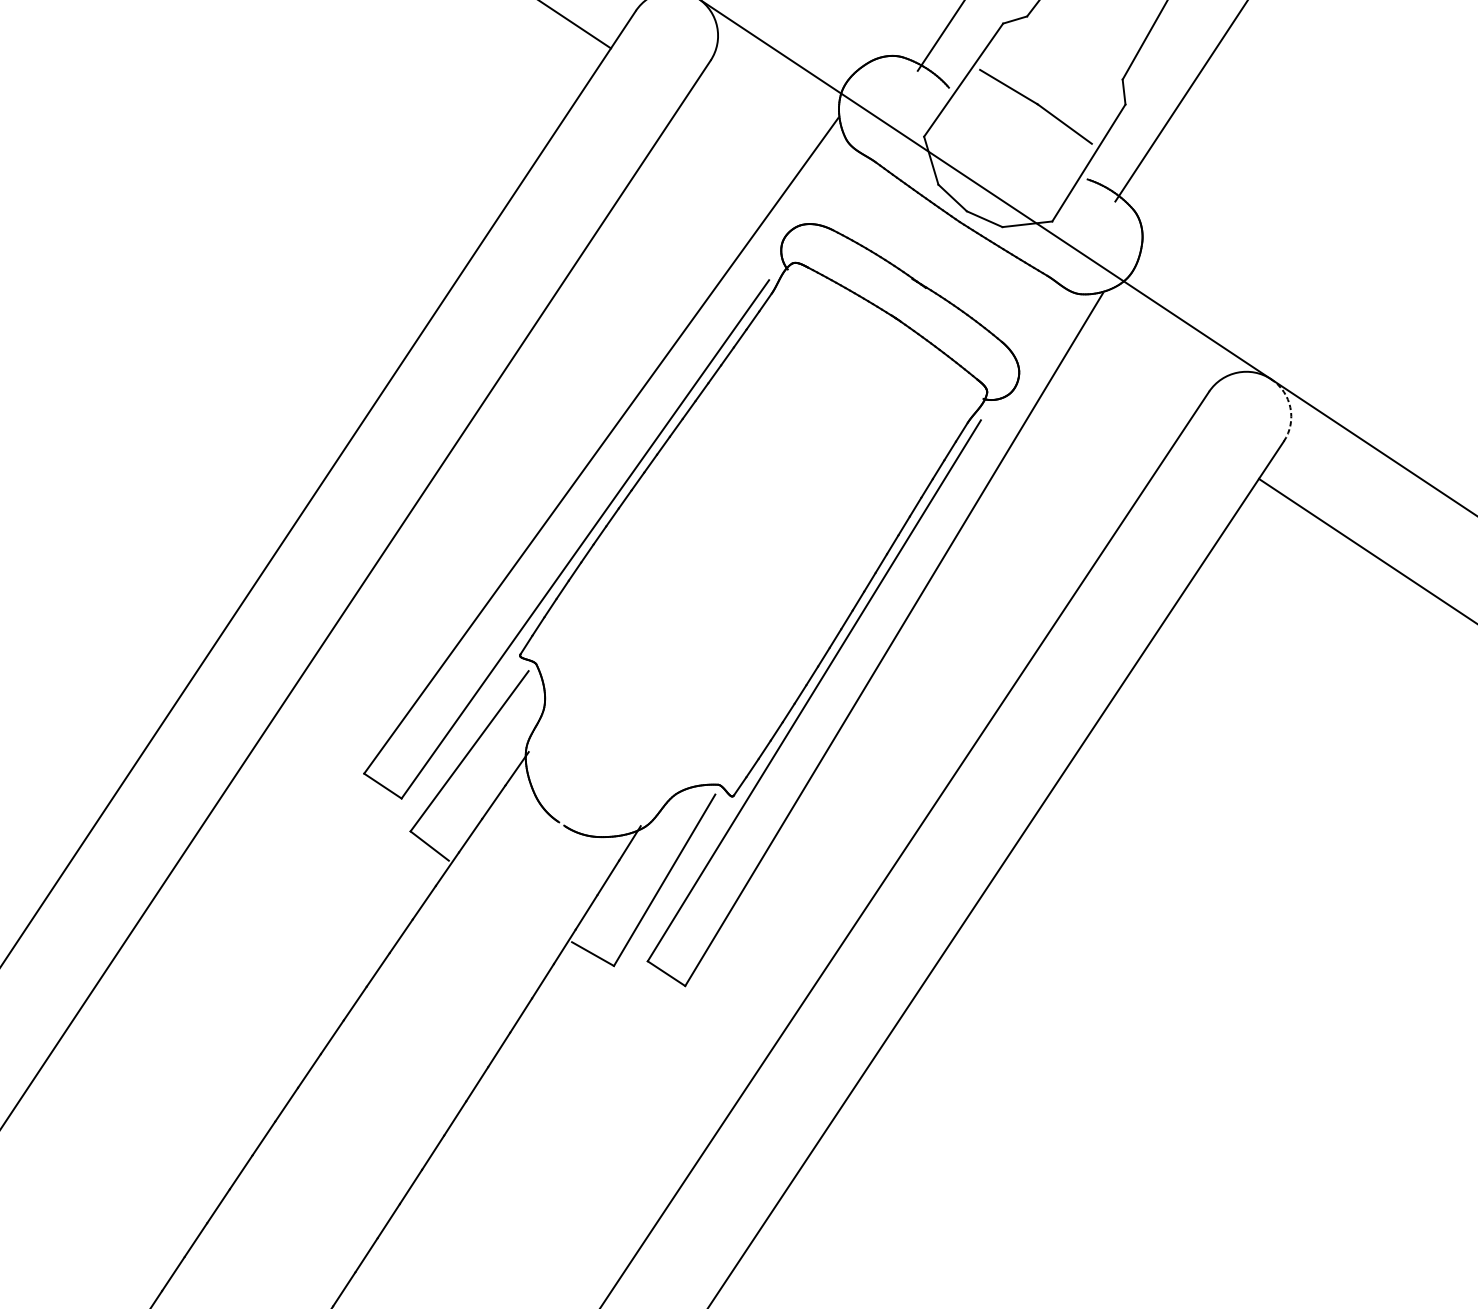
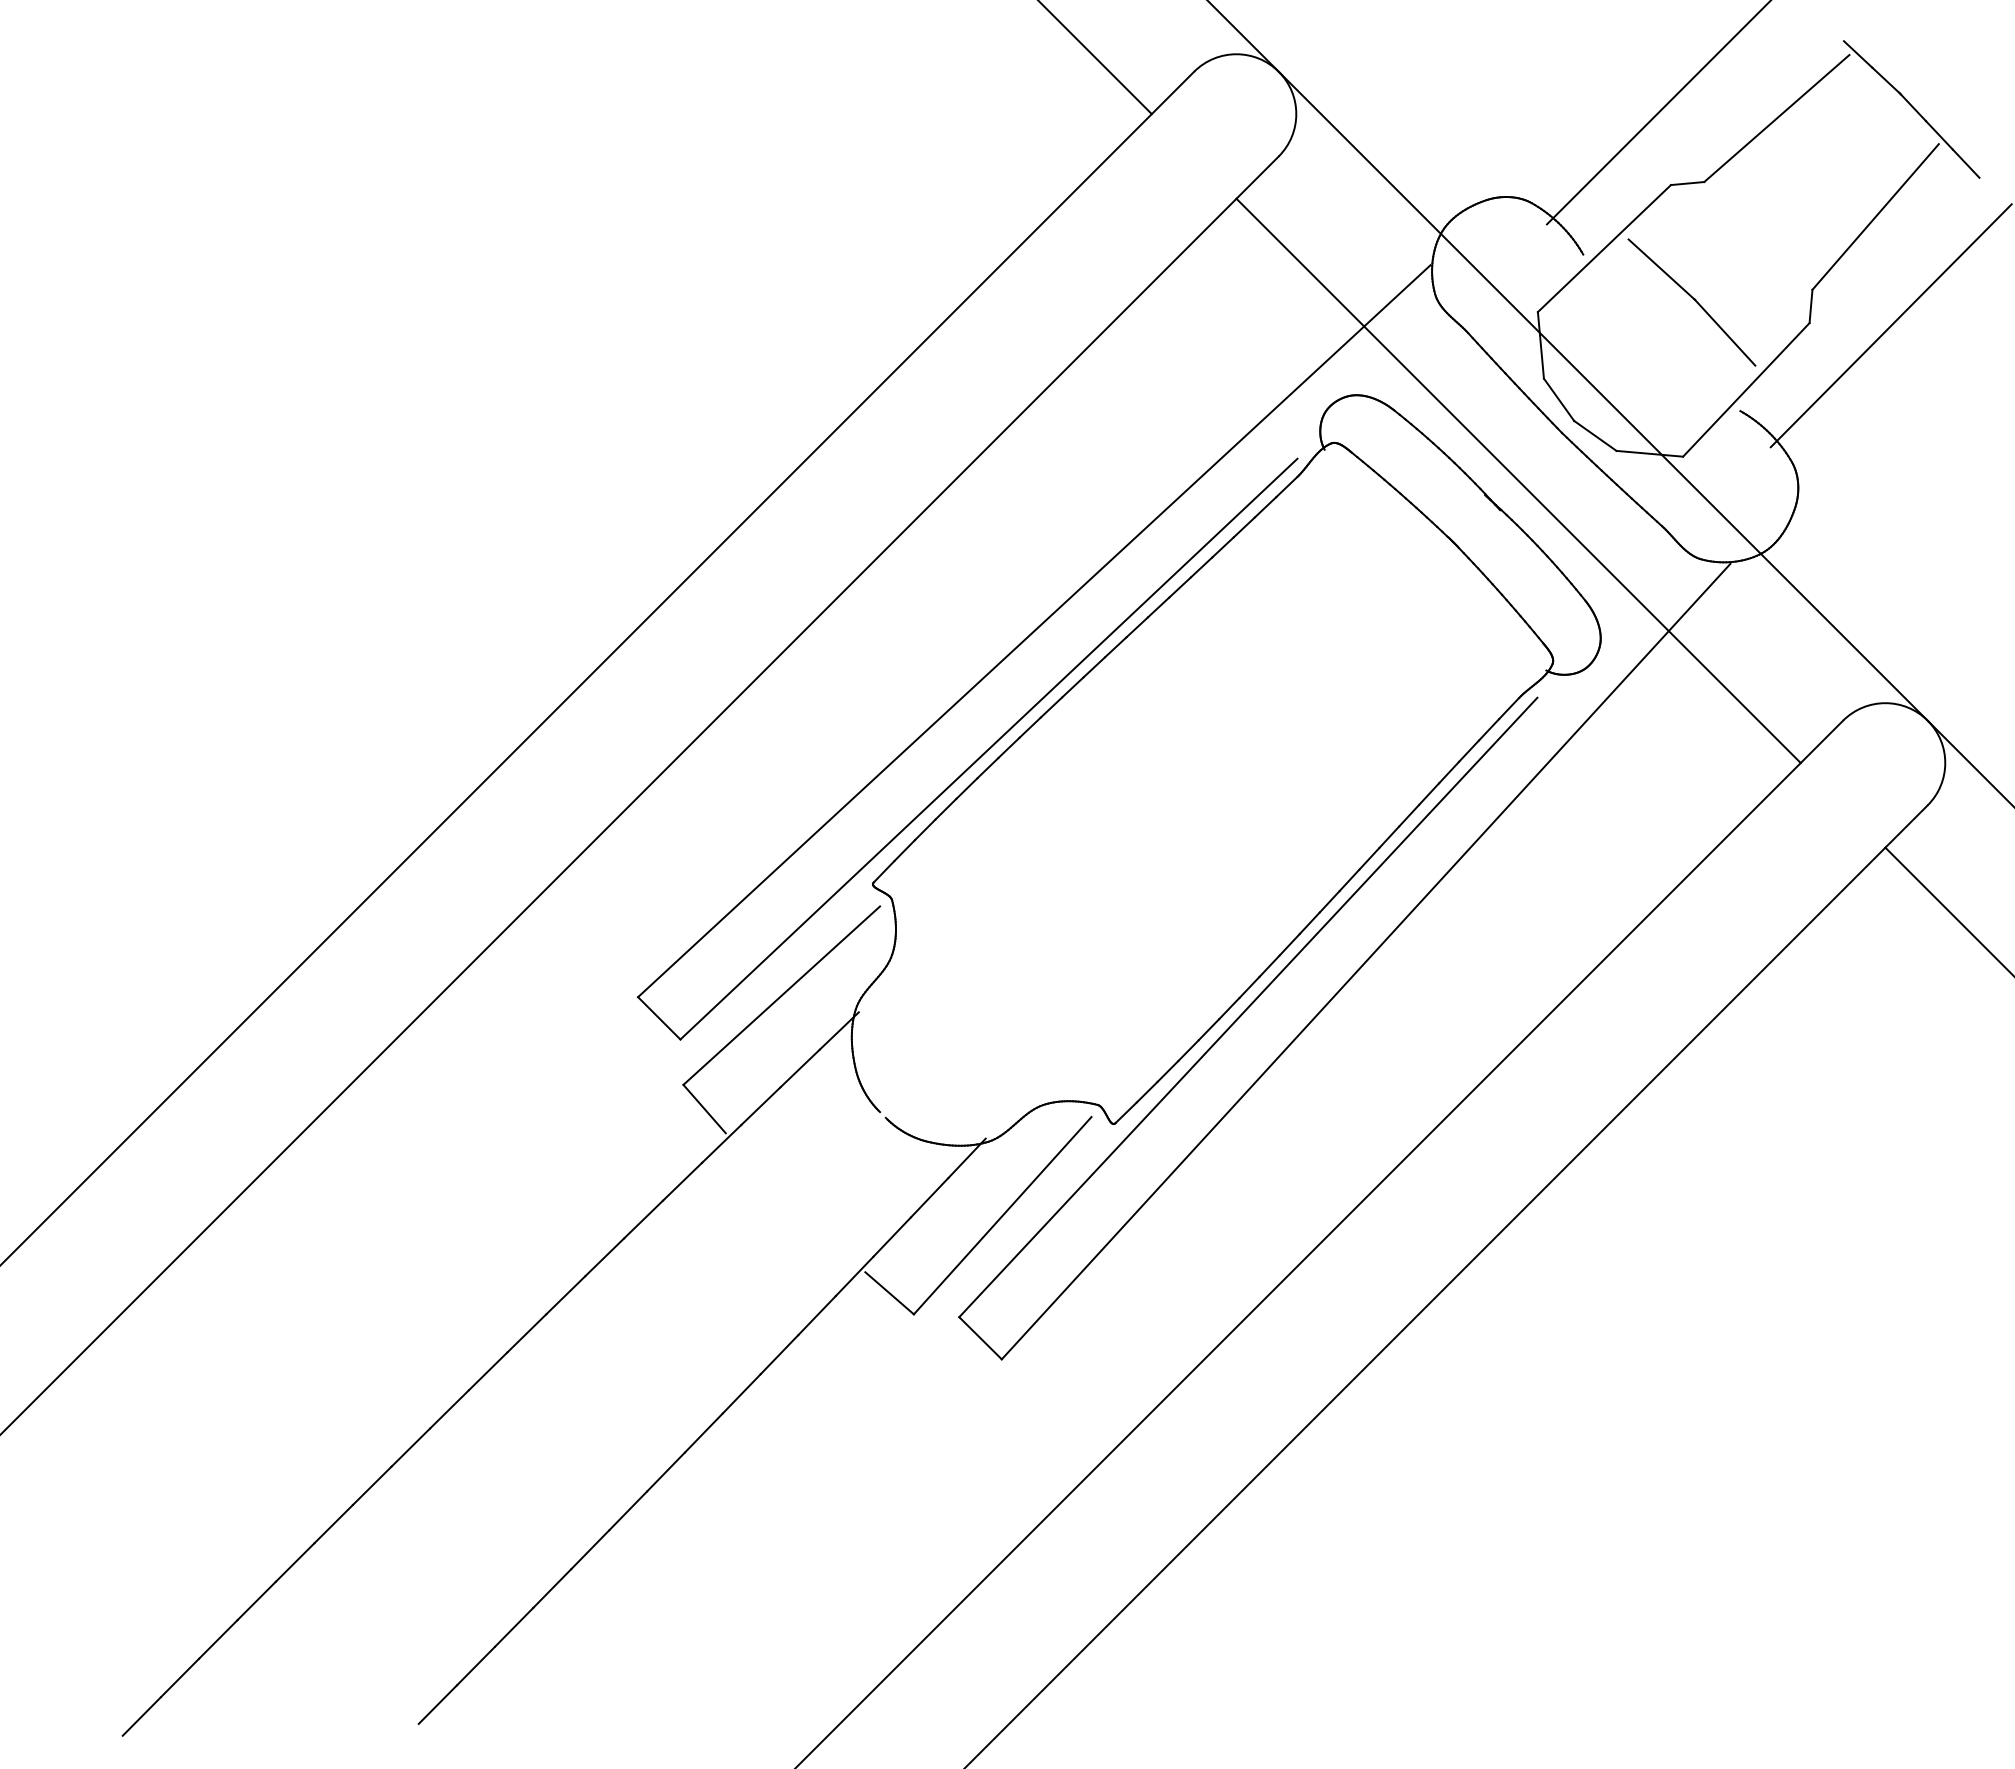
line: (934, 263) -> (1518, 480), added
arc: (1290, 408) -> (1945, 763), dashed -> solid

